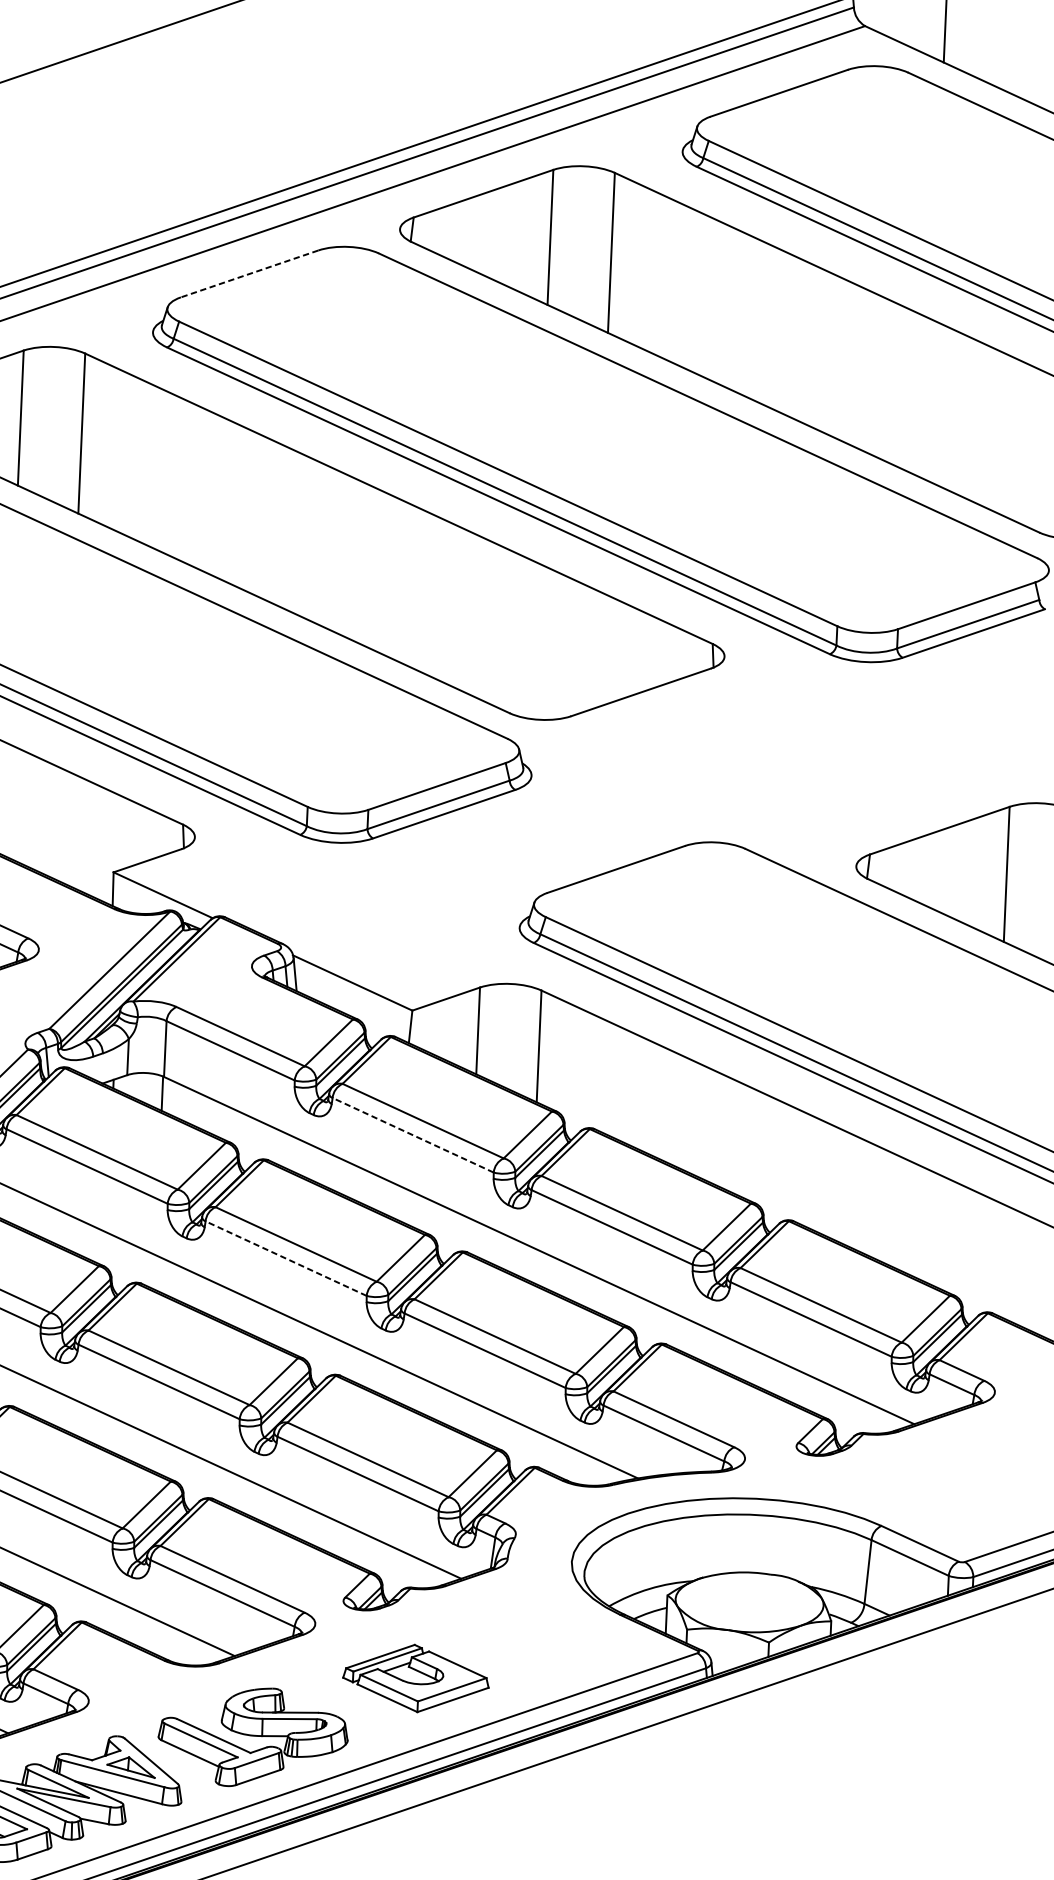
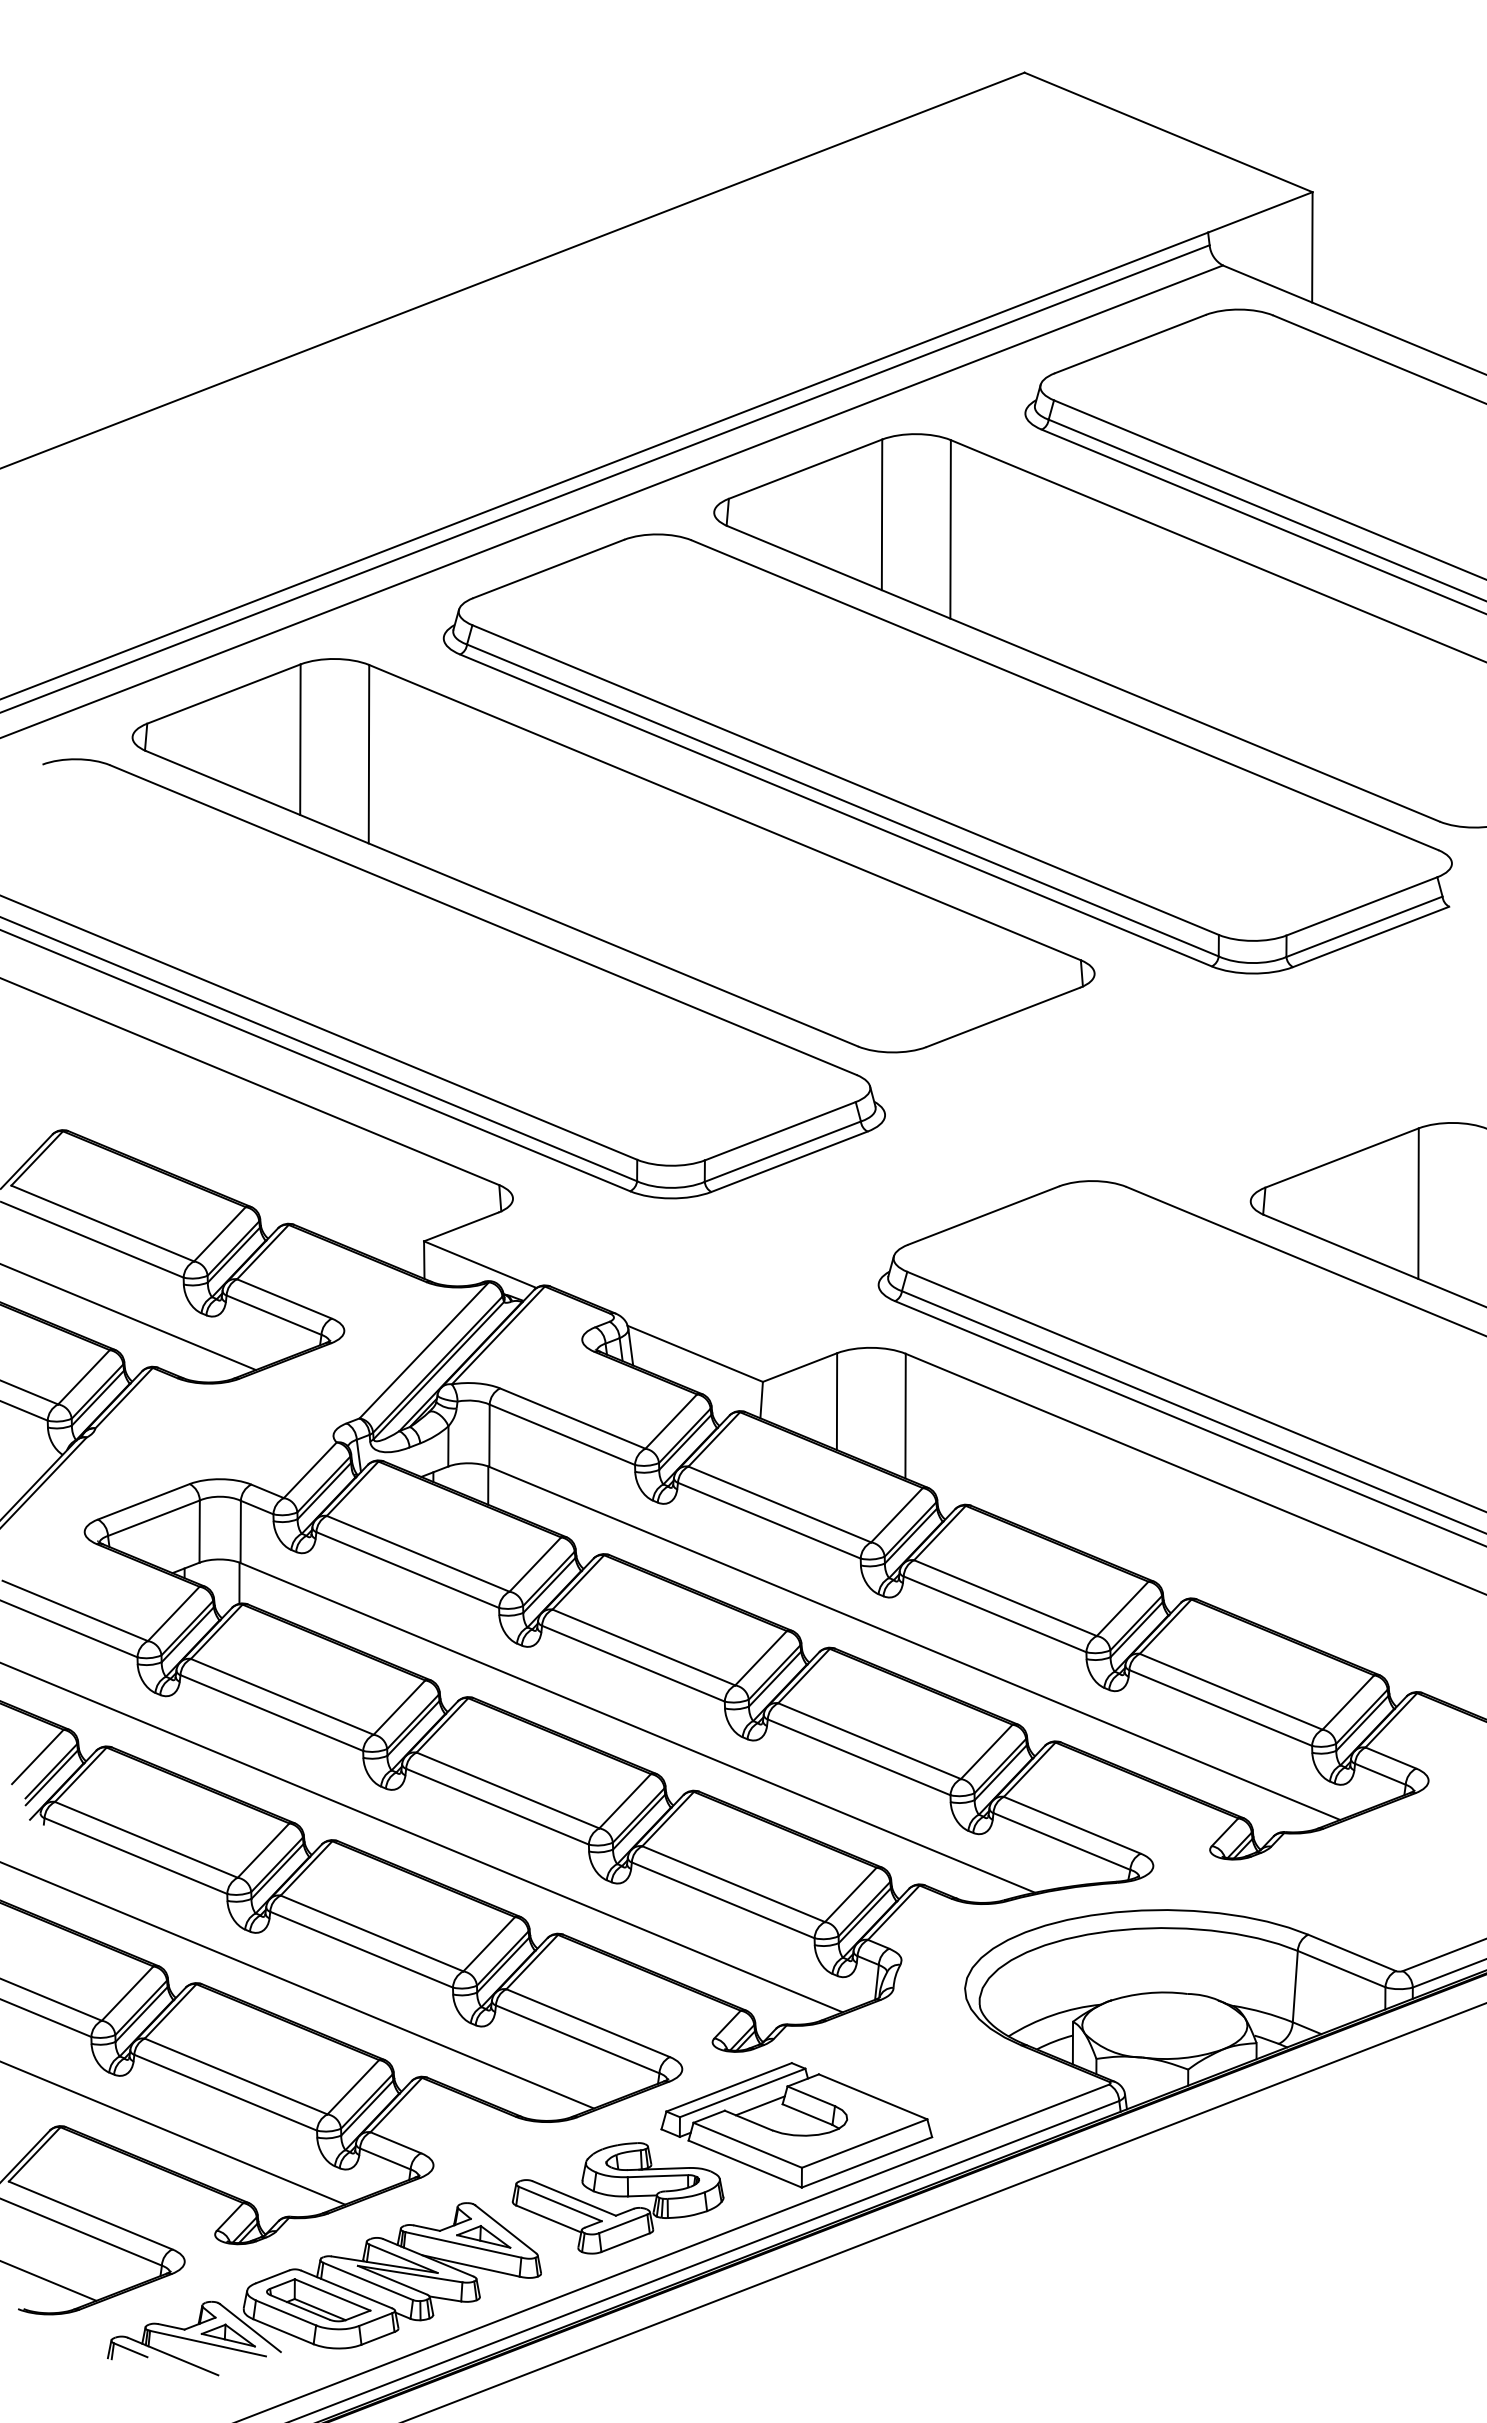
line: (249, 273) -> (548, 568), dashed -> solid
line: (413, 1135) -> (769, 1520), dashed -> solid
line: (286, 1258) -> (633, 1663), dashed -> solid
part: (415, 1678) -> (796, 2125), size x1.67

